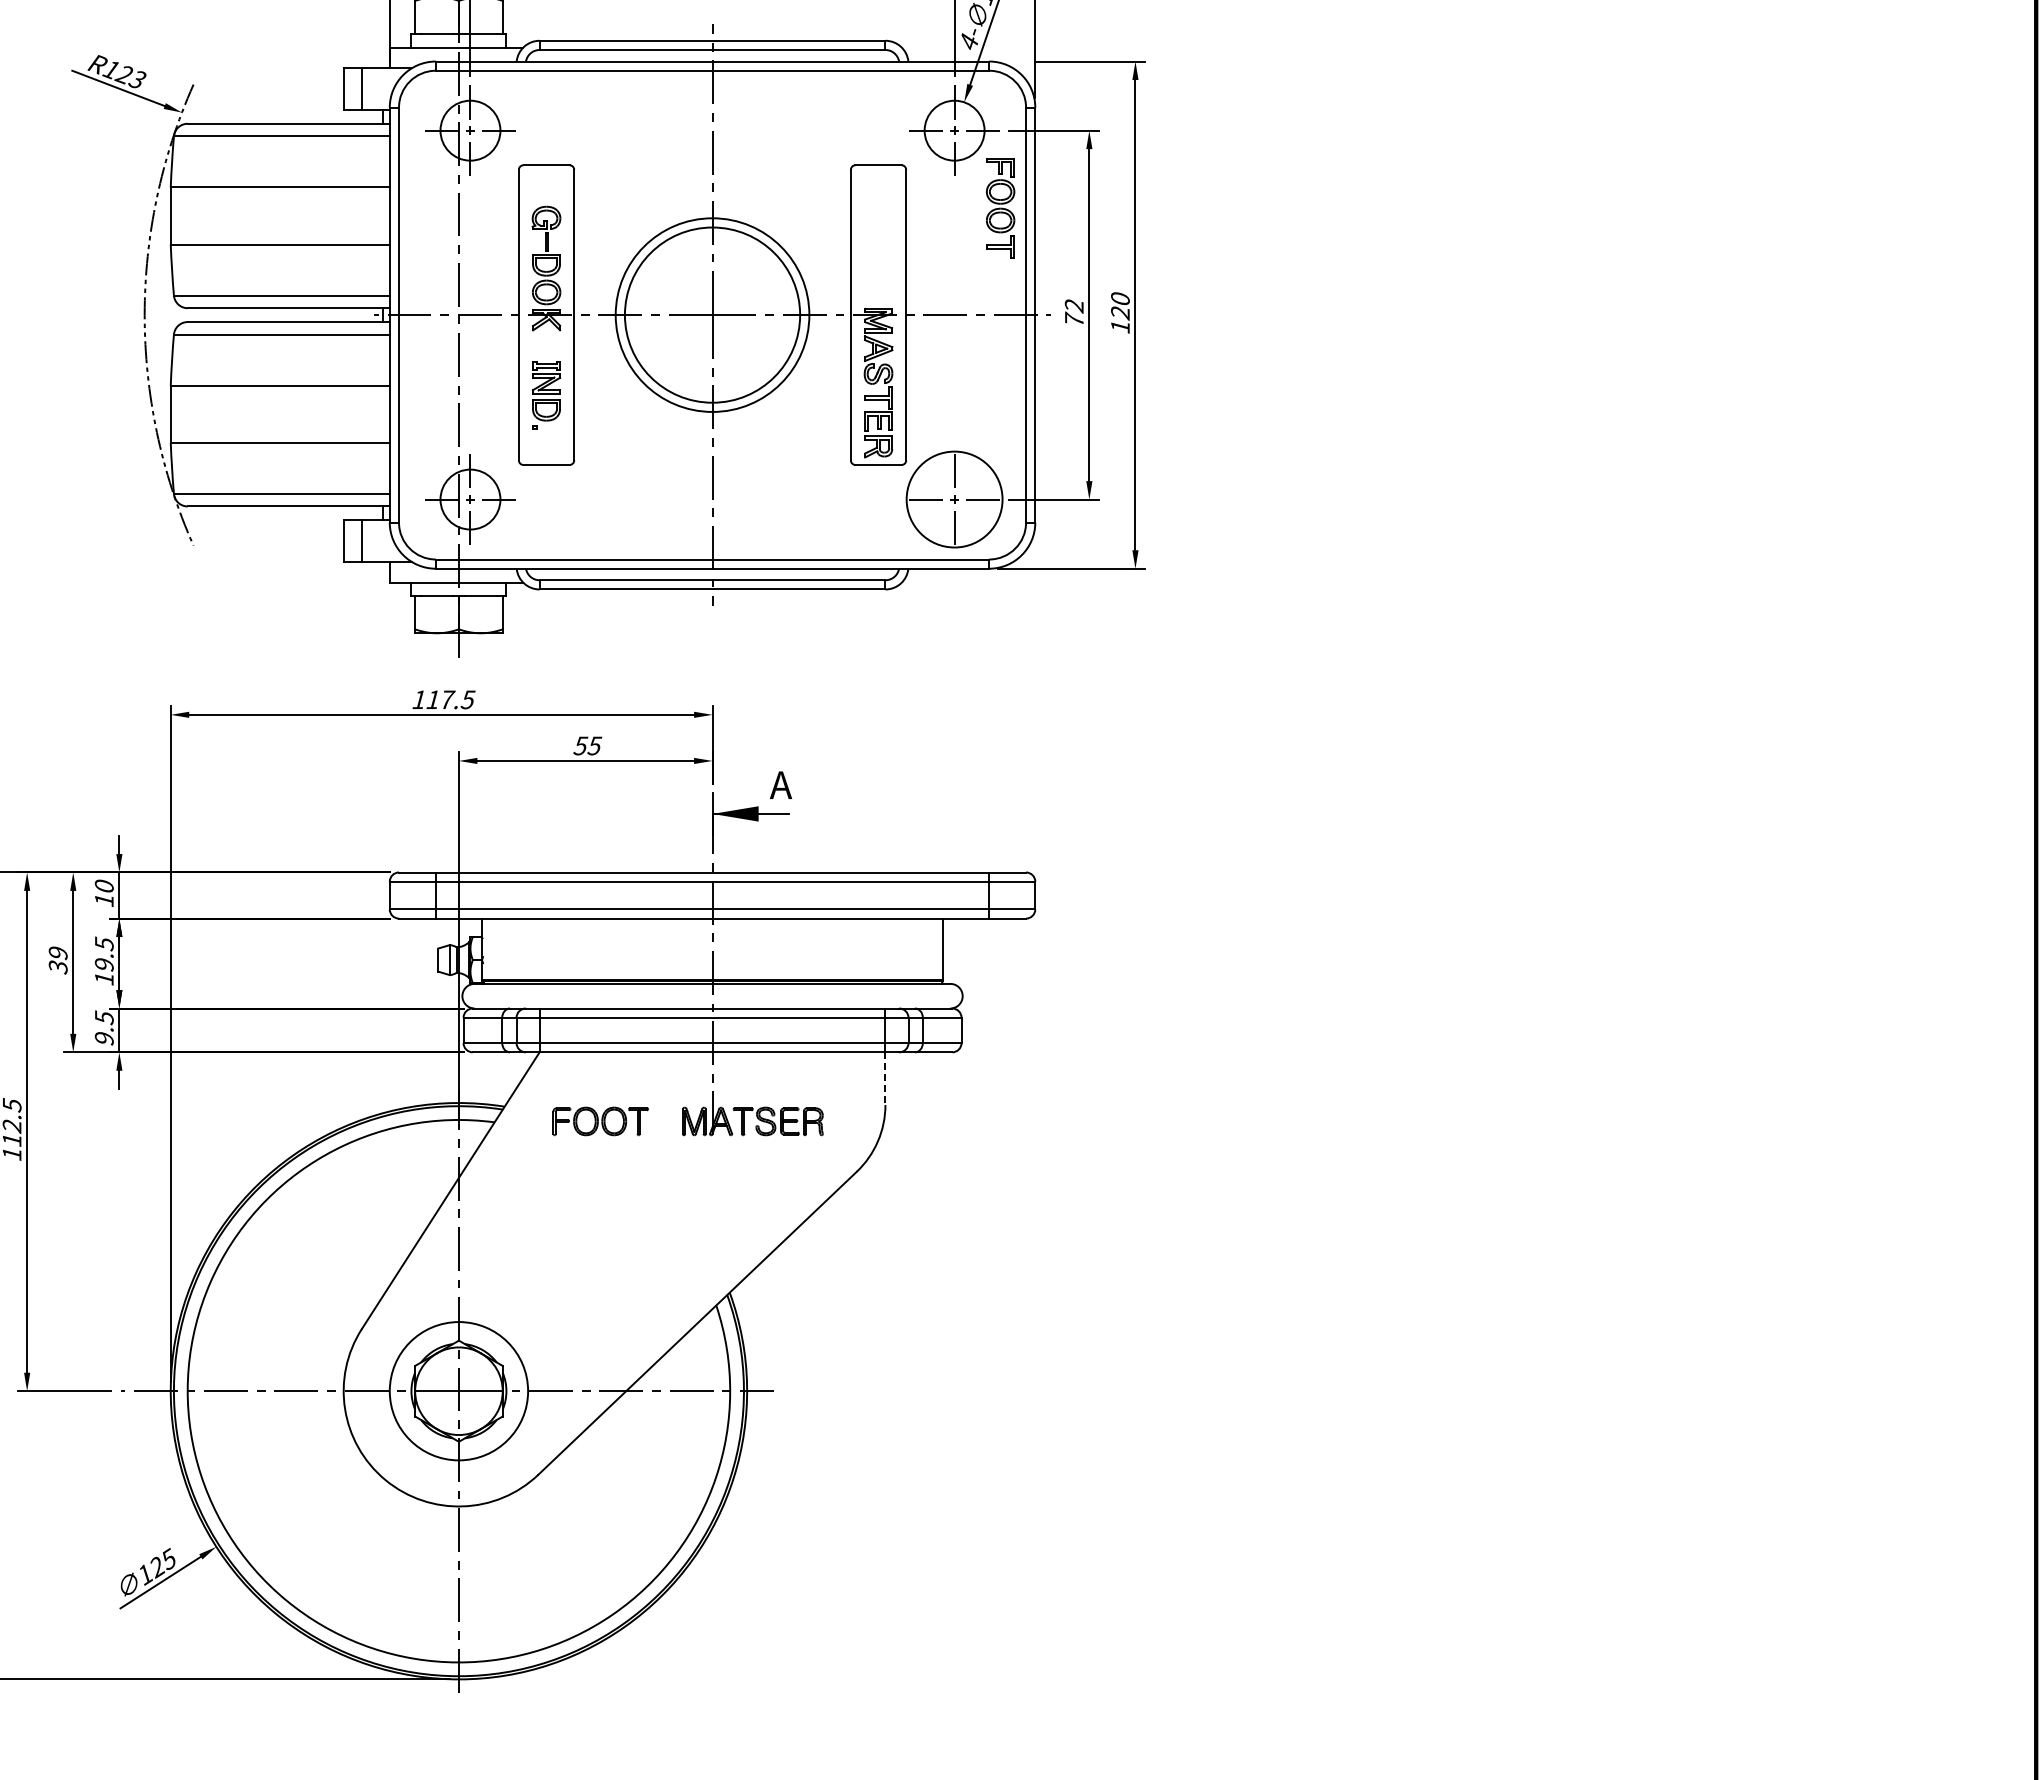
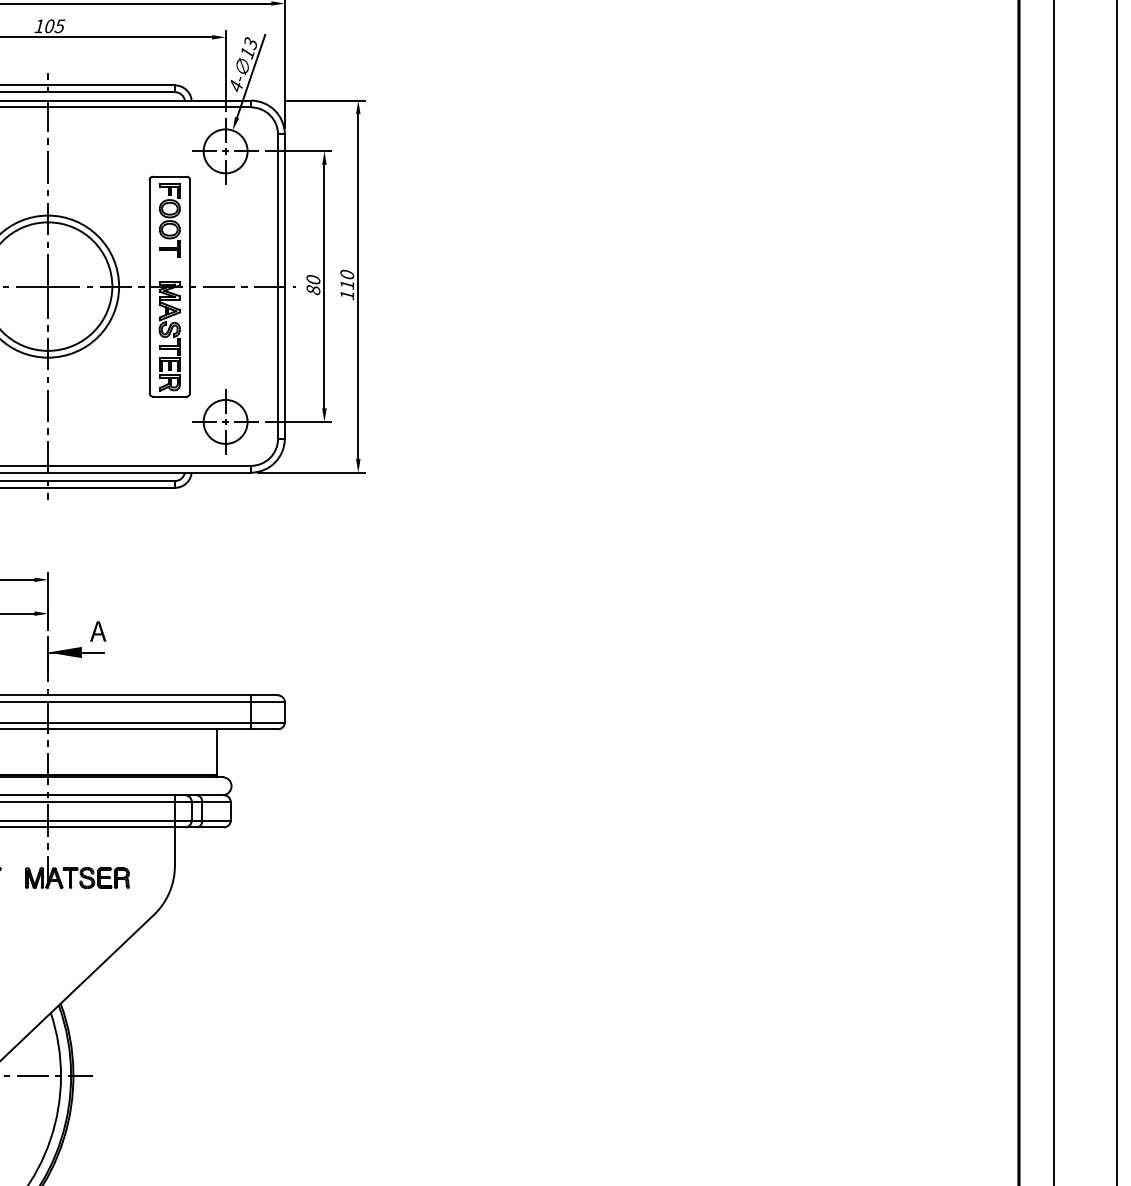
part: (1000, 208) -> (169, 220), moved
text: (1073, 312) -> (312, 284), 72 -> 80
text: (1120, 313) -> (347, 285), 120 -> 110
circle: (954, 499) -> (225, 421), size x0.62
line: (885, 1079) -> (174, 847), dashed -> solid

